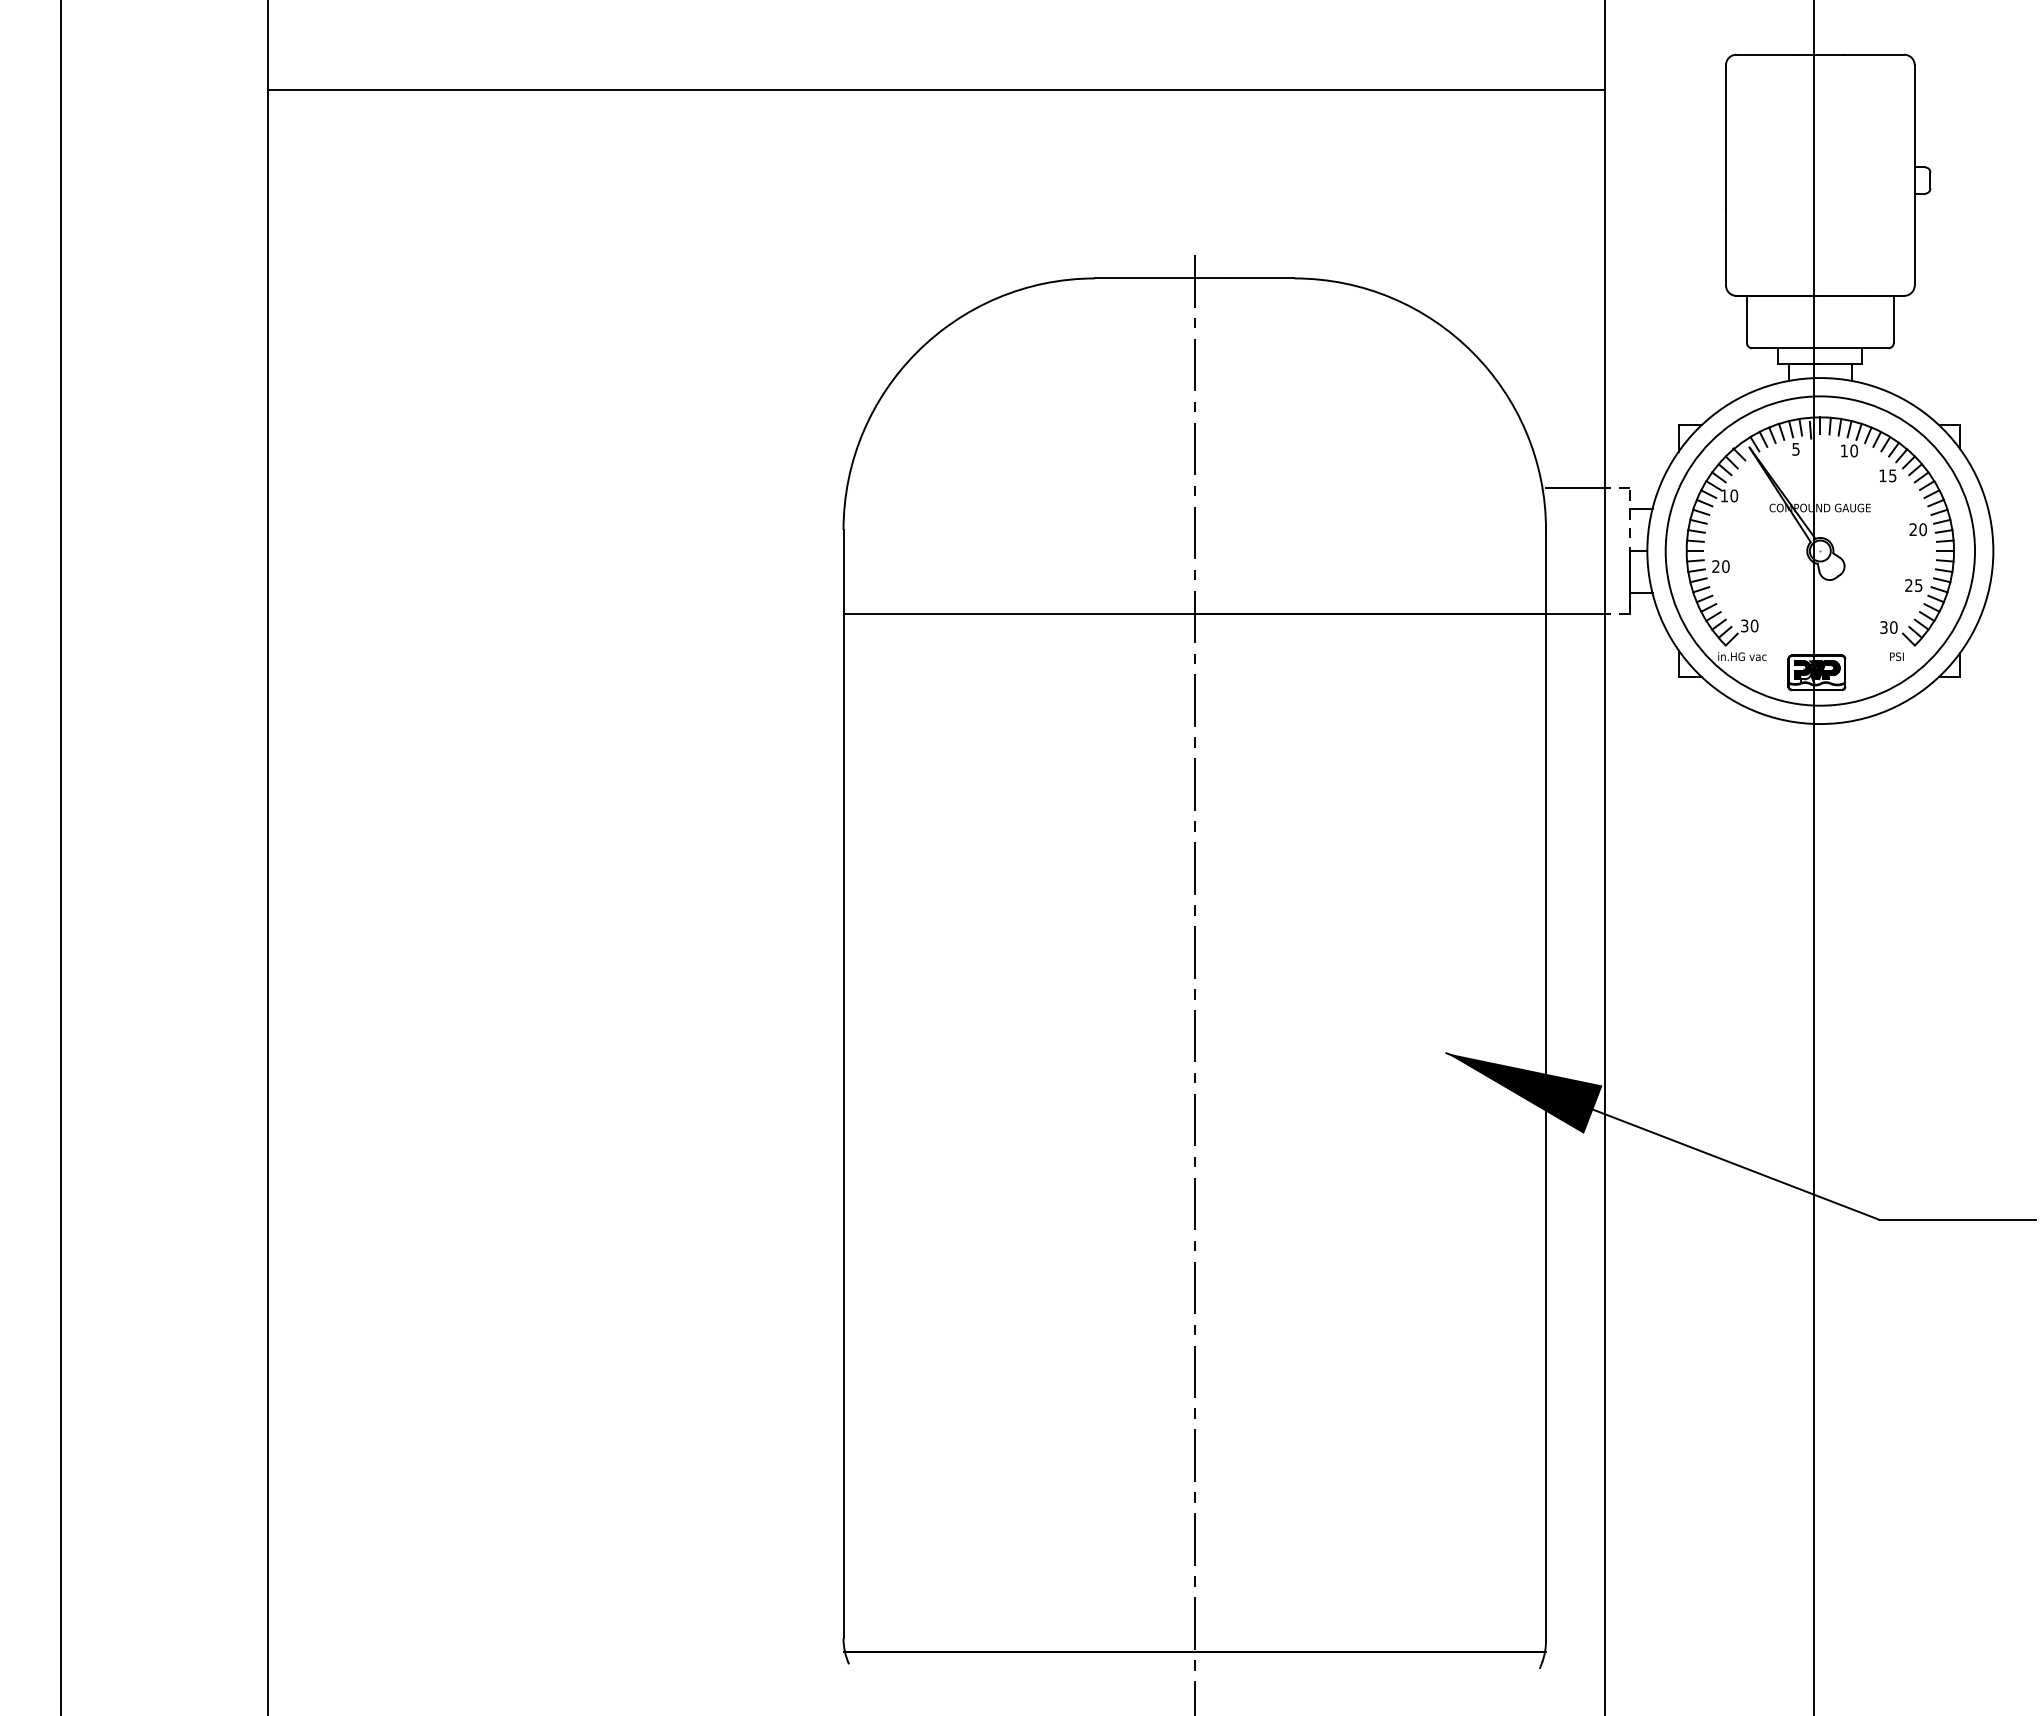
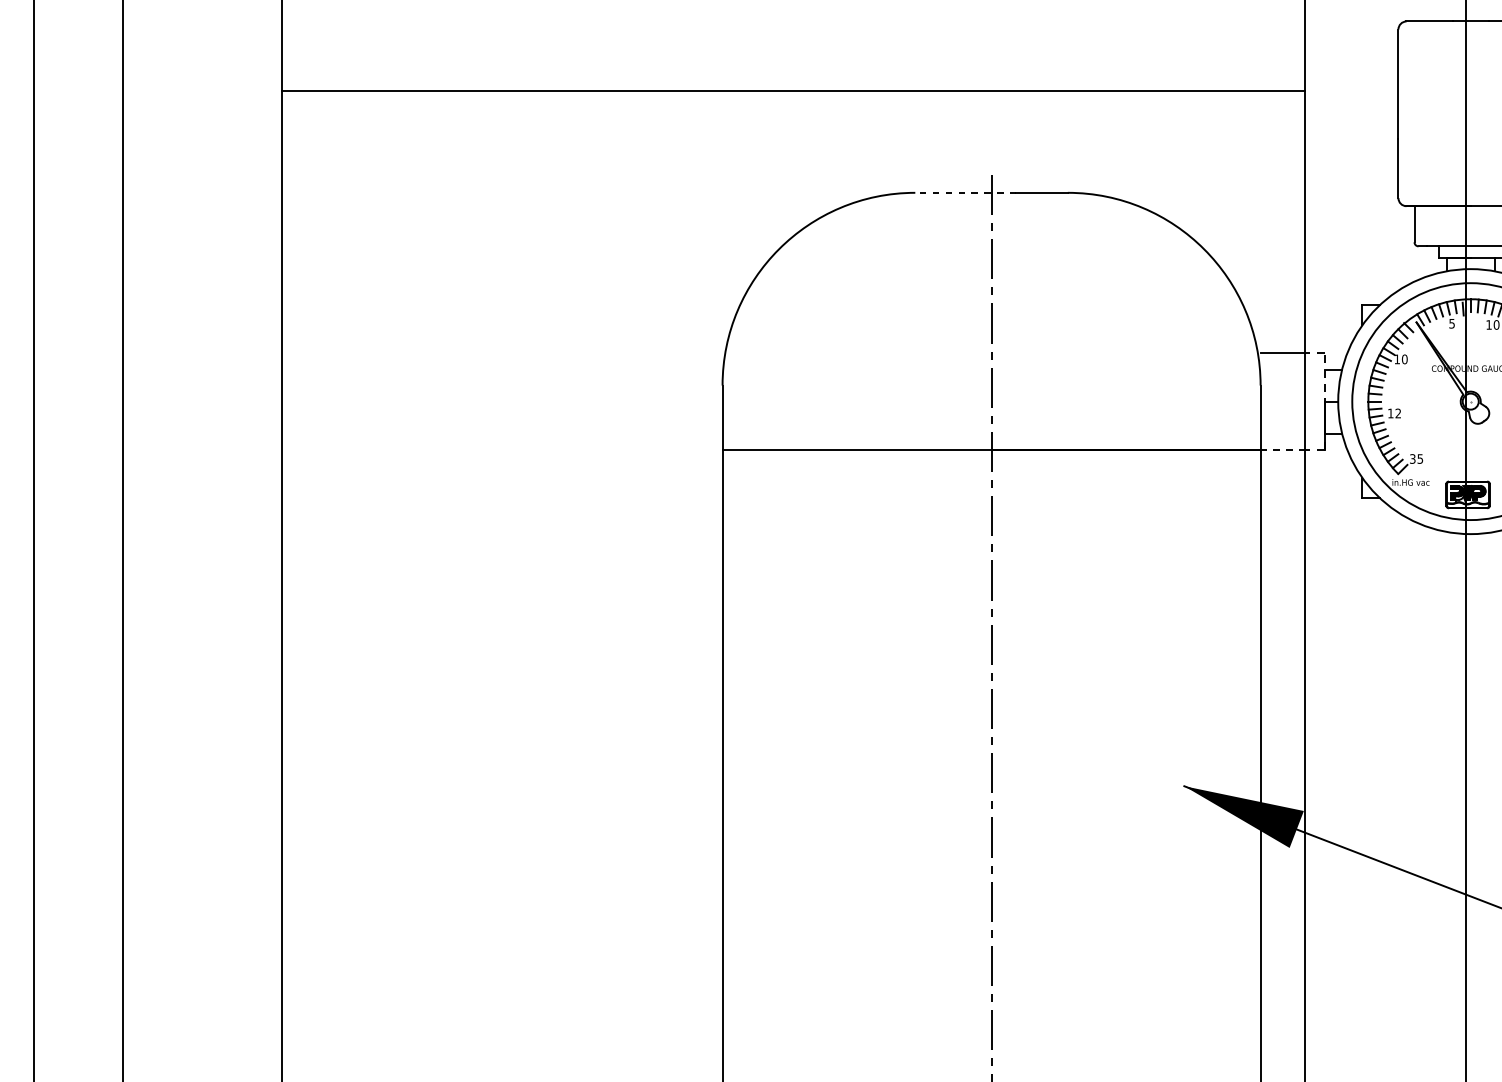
line: (935, 89) -> (793, 90), moved
line: (1161, 278) -> (966, 192), solid -> dashed
text: (1720, 566) -> (1394, 413), 20 -> 12
line: (1575, 613) -> (1283, 449), solid -> dashed
text: (1754, 625) -> (1420, 458), 30 -> 35

